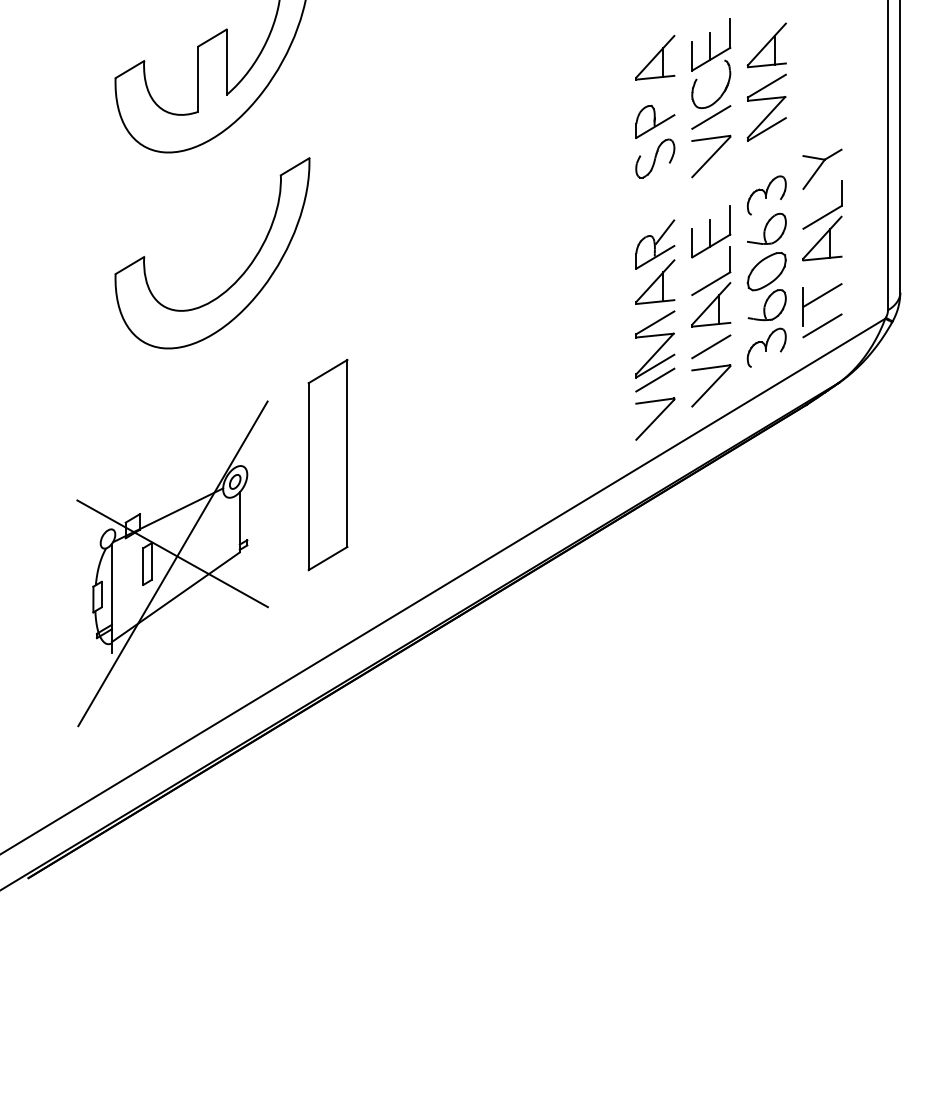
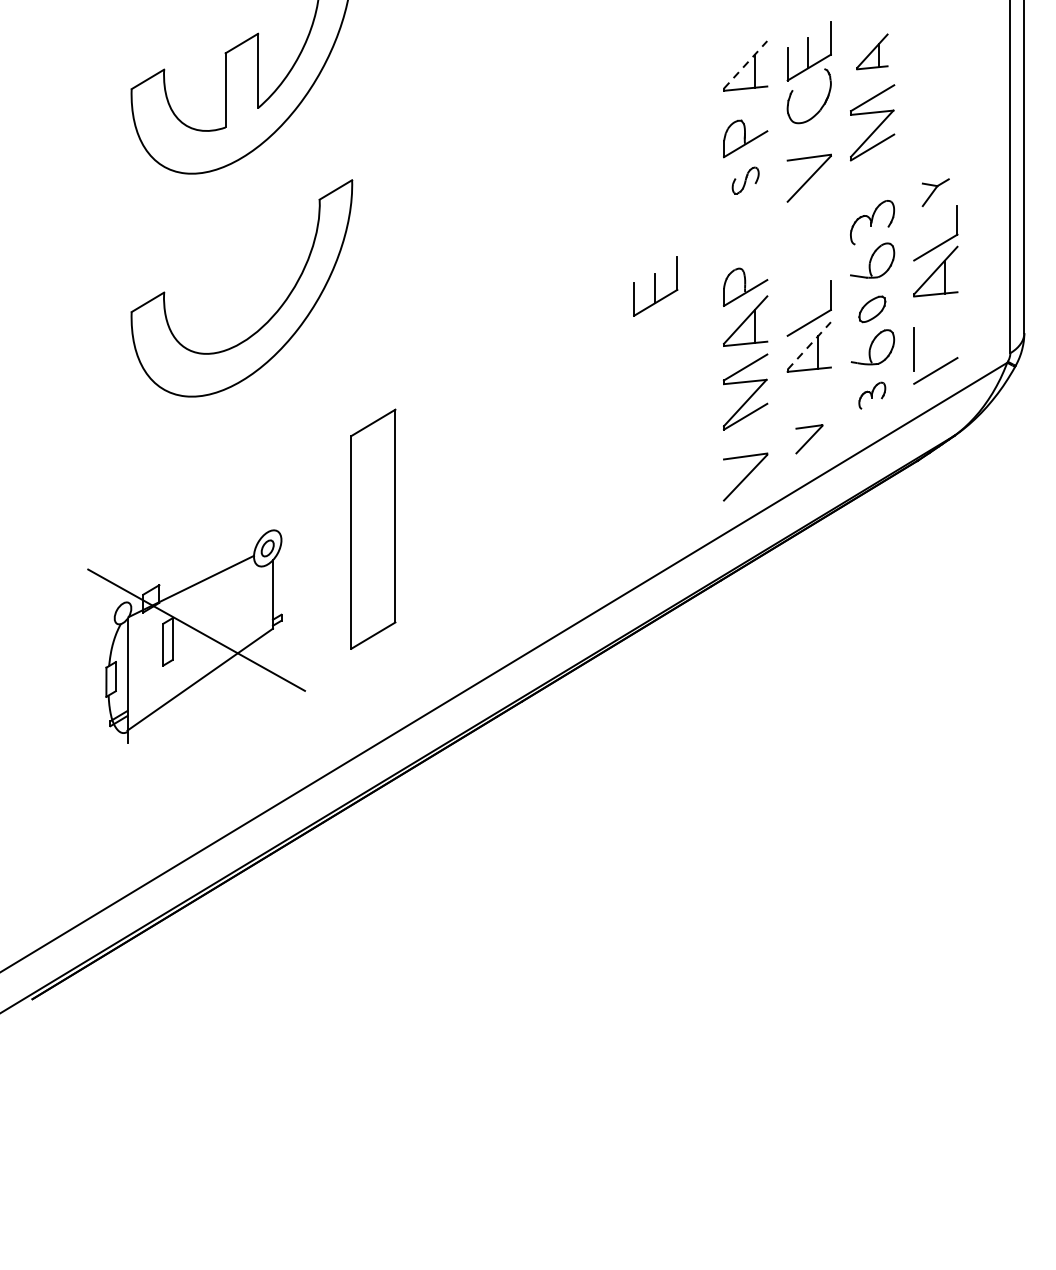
part: (766, 45) -> (872, 51), size x0.7
line: (655, 56) -> (745, 64), solid -> dashed
line: (711, 117) -> (809, 133), removed
part: (655, 158) -> (745, 180), size x0.6
part: (822, 168) -> (935, 191), size x0.6
line: (665, 231) -> (757, 263), removed
part: (711, 231) -> (655, 286), moved
part: (766, 271) -> (872, 309), size x0.6
line: (822, 295) -> (935, 336), removed
line: (711, 303) -> (809, 345), solid -> dashed
line: (711, 346) -> (809, 394), removed
part: (766, 347) -> (872, 395), size x0.6
line: (655, 379) -> (745, 431), removed
part: (711, 385) -> (809, 438), size x0.6
line: (172, 563) -> (196, 641), removed

